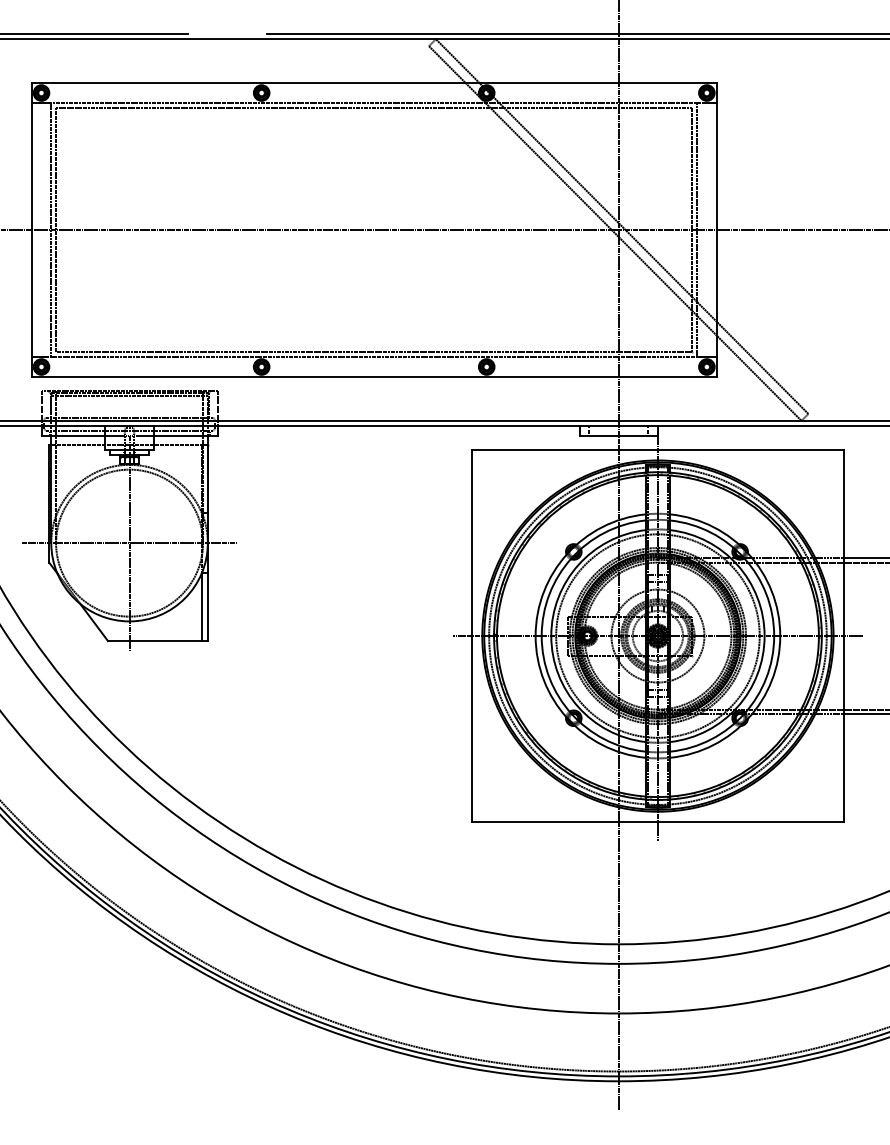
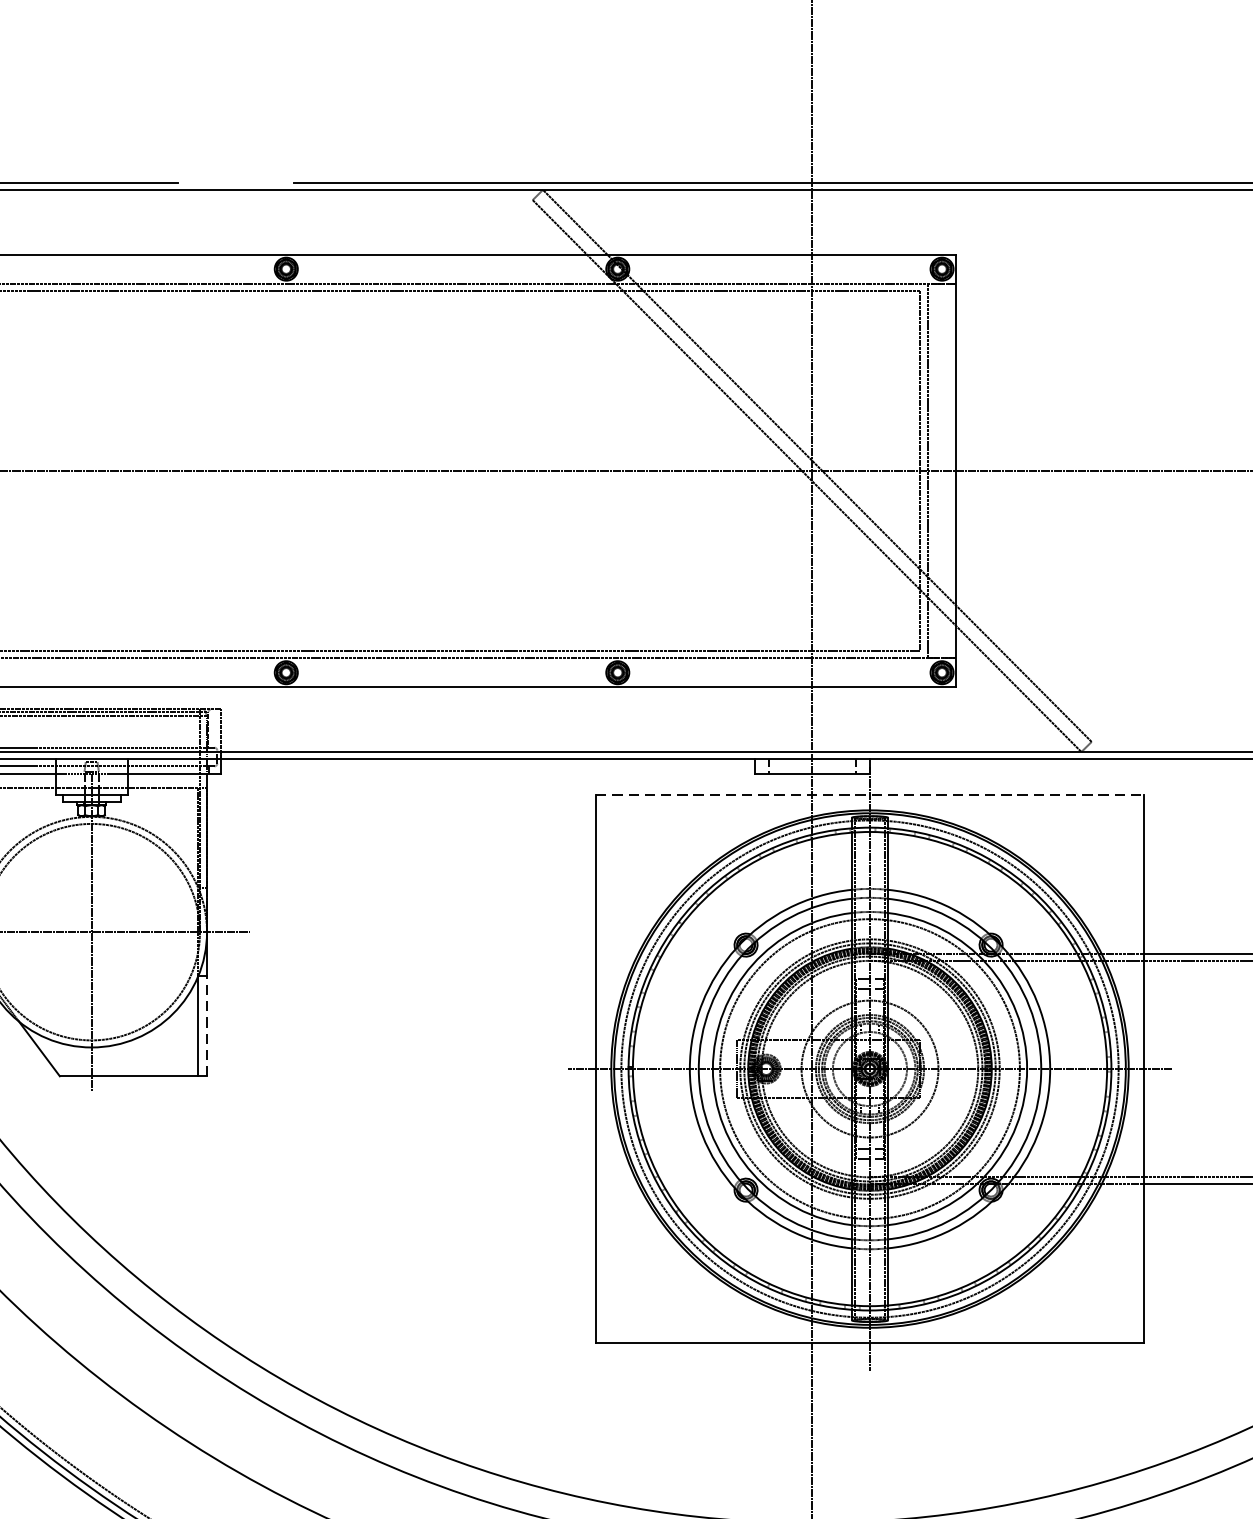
line: (657, 450) -> (869, 795), solid -> dashed
line: (207, 606) -> (206, 1025), solid -> dashed

